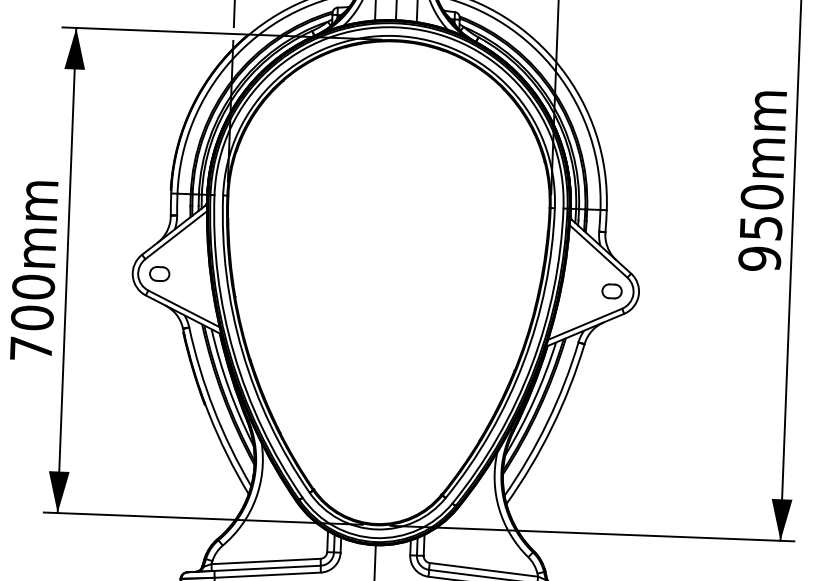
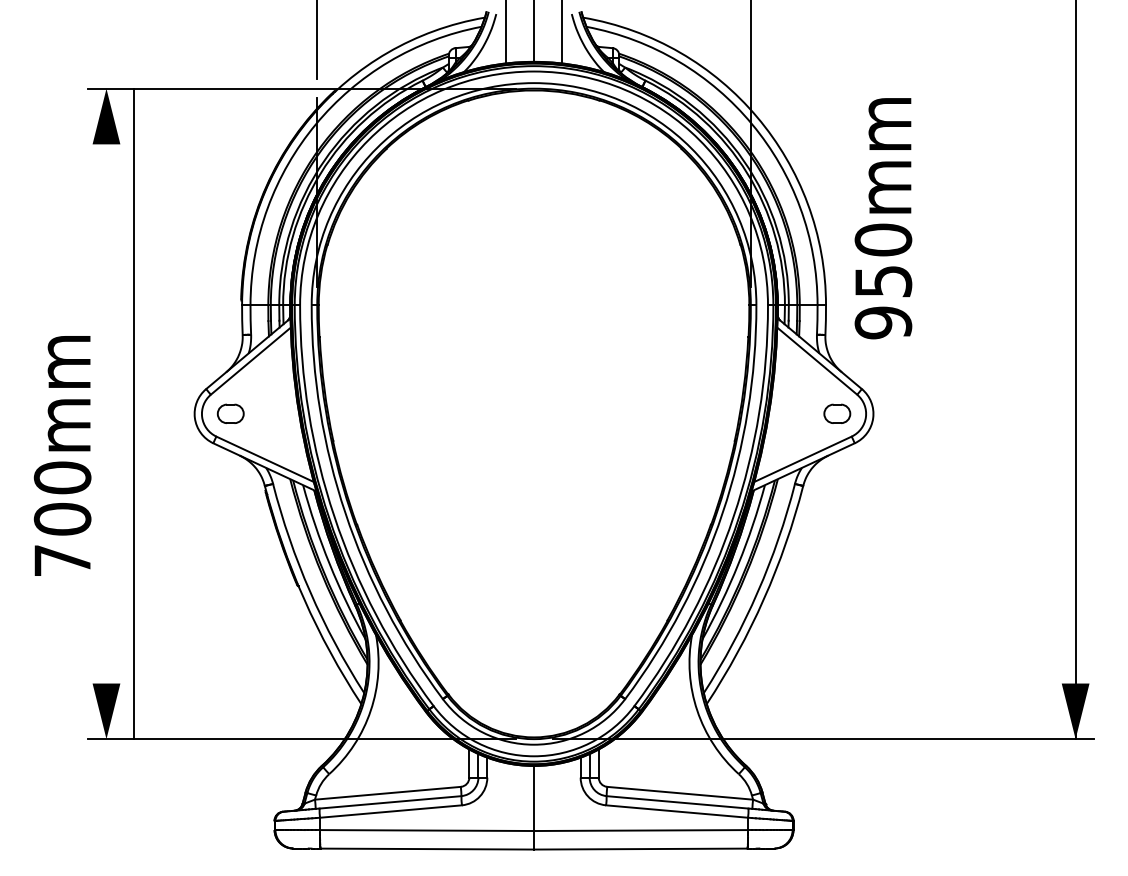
text: (762, 181) -> (883, 218), moved
text: (34, 270) -> (62, 455), moved
line: (67, 270) -> (134, 413), moved

